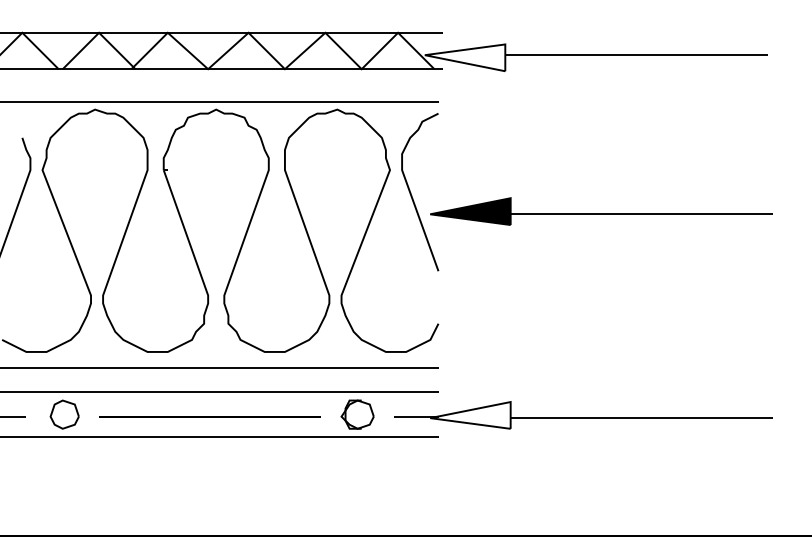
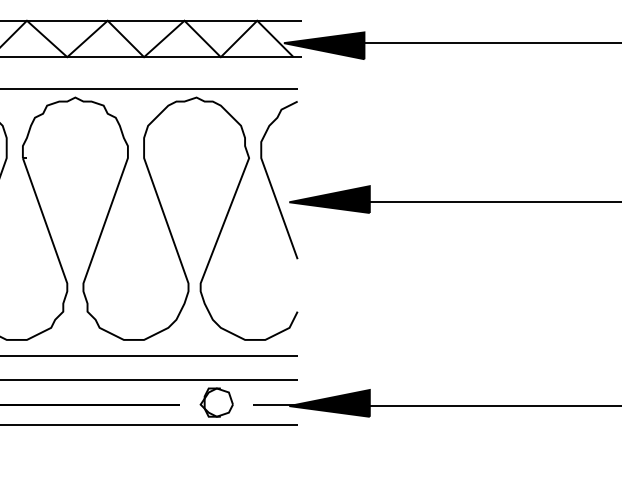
fill: (464, 57) -> (323, 45), added
fill: (470, 415) -> (329, 403), added

